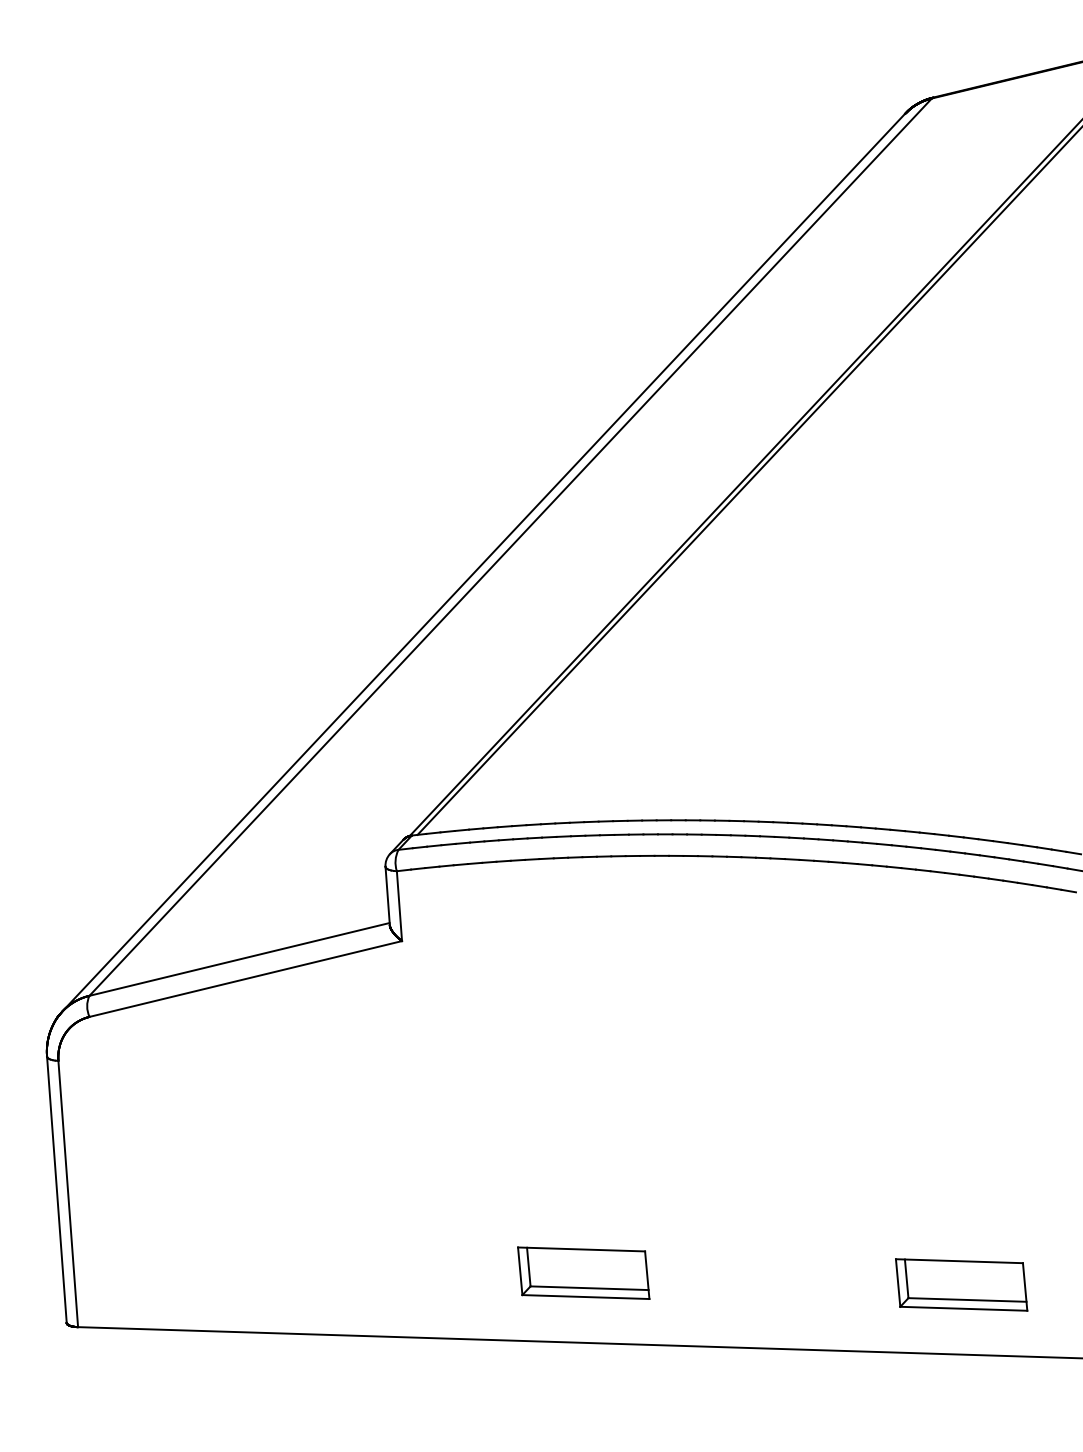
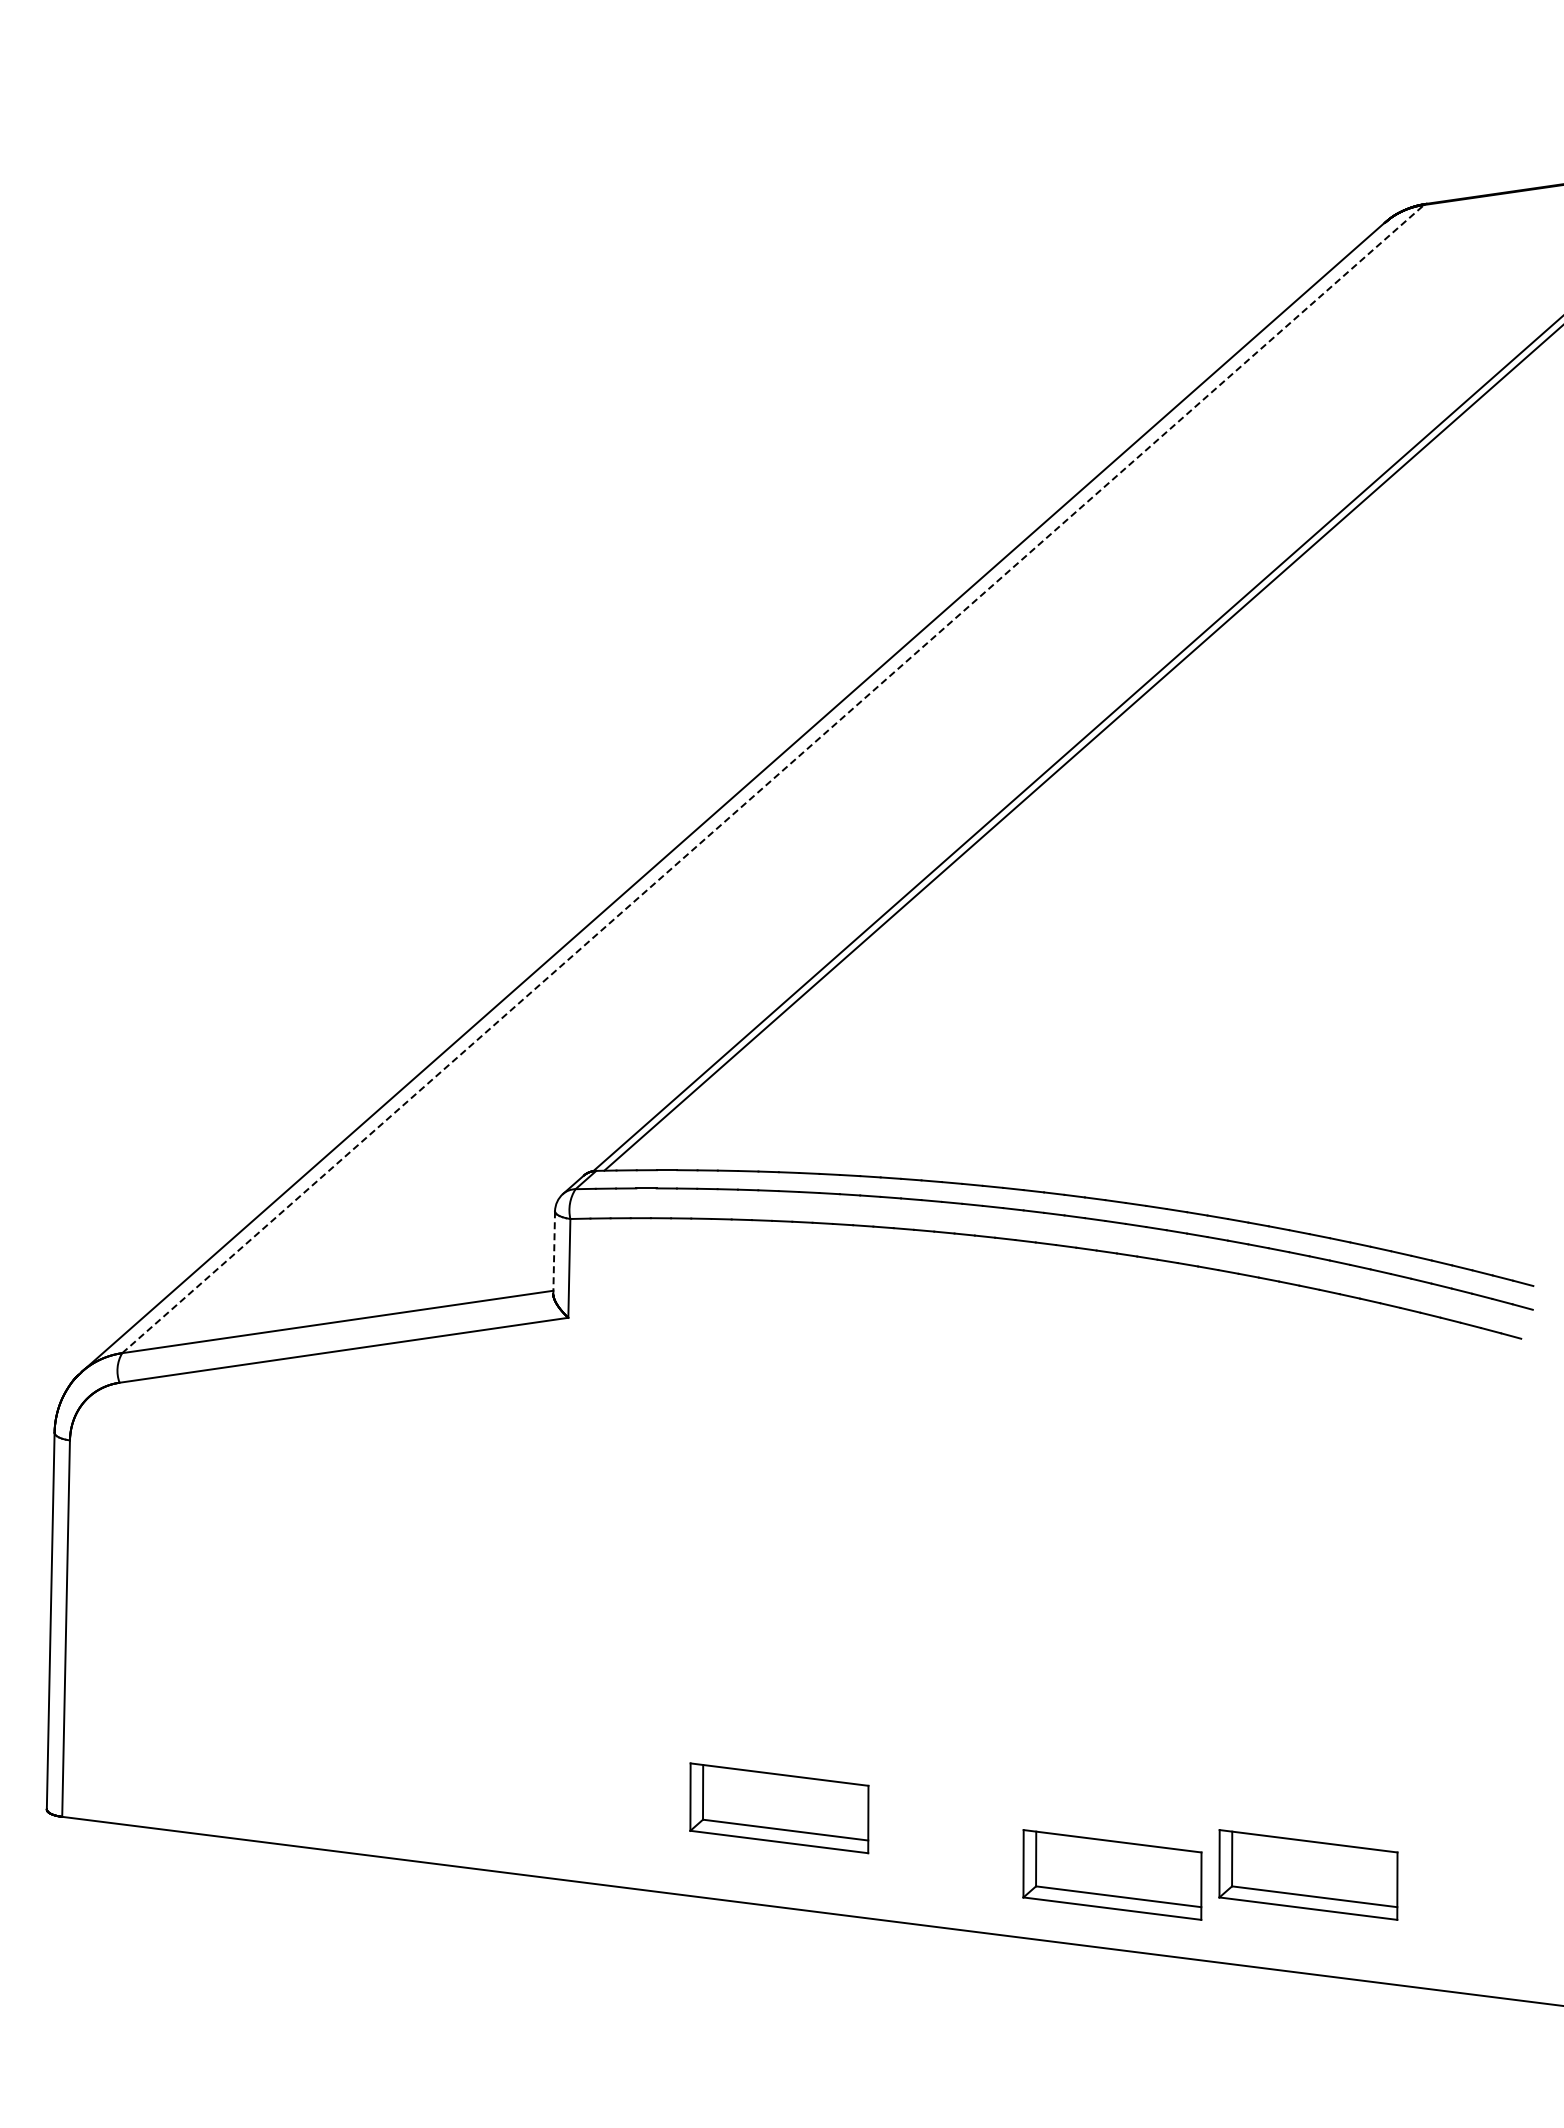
line: (510, 547) -> (773, 779), solid -> dashed
line: (387, 895) -> (554, 1252), solid -> dashed
part: (823, 1297) -> (1112, 1874), added

